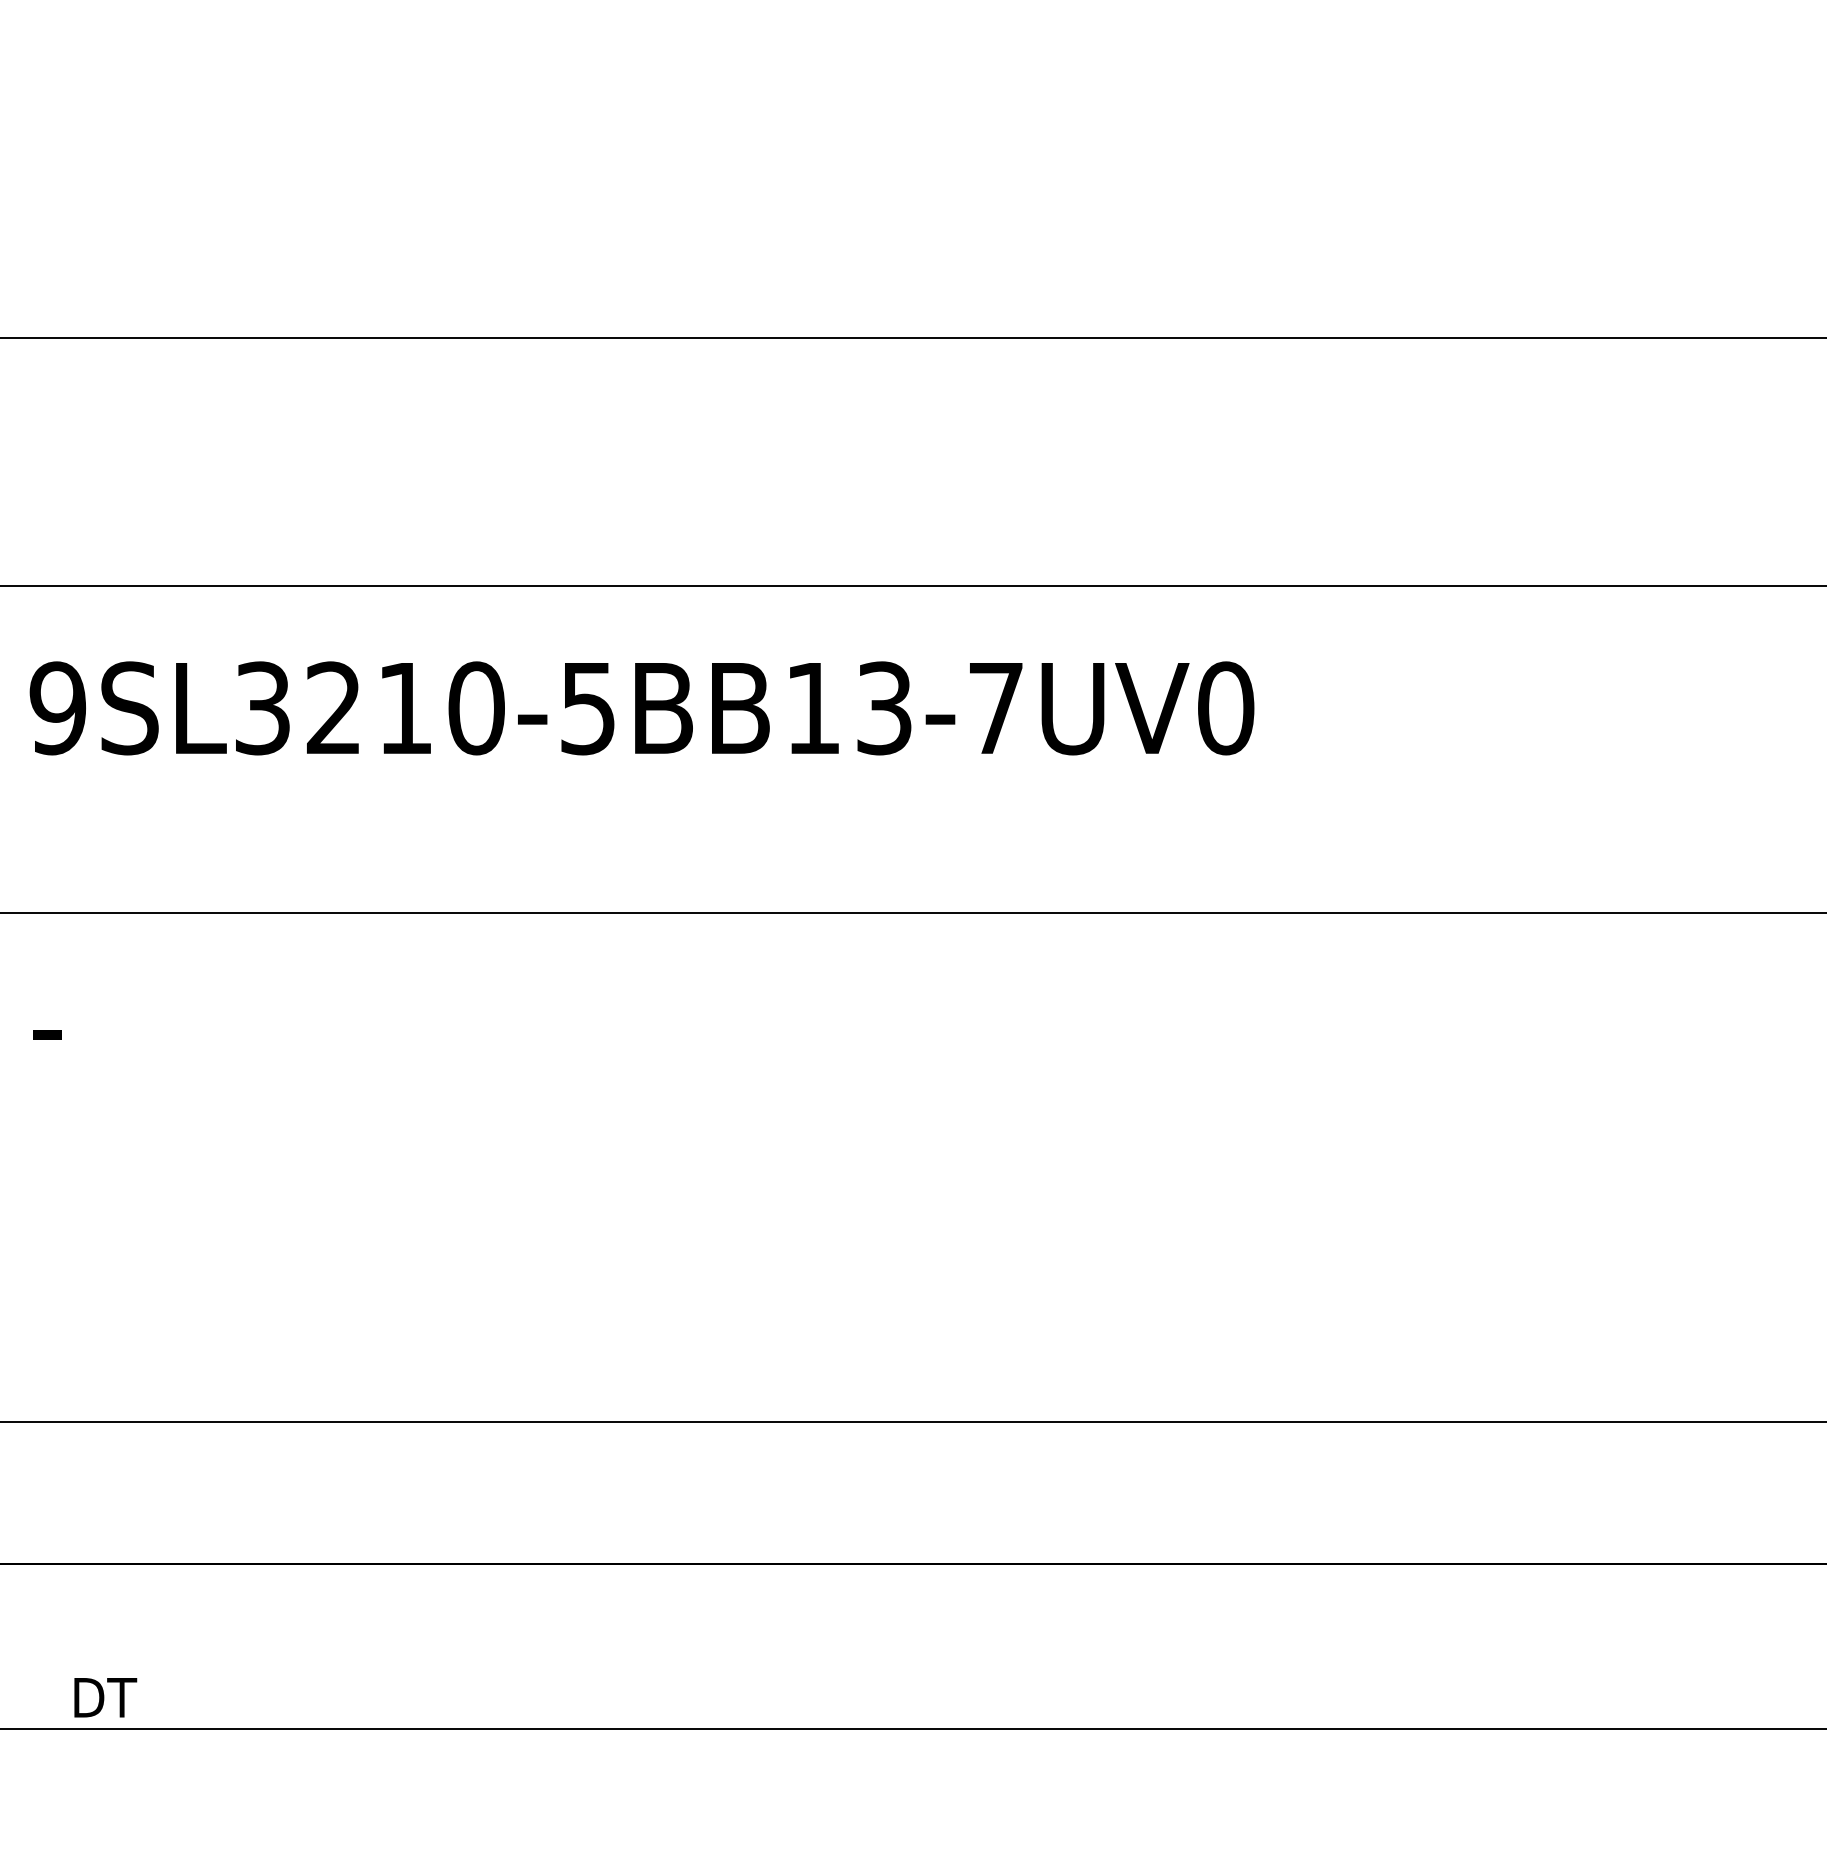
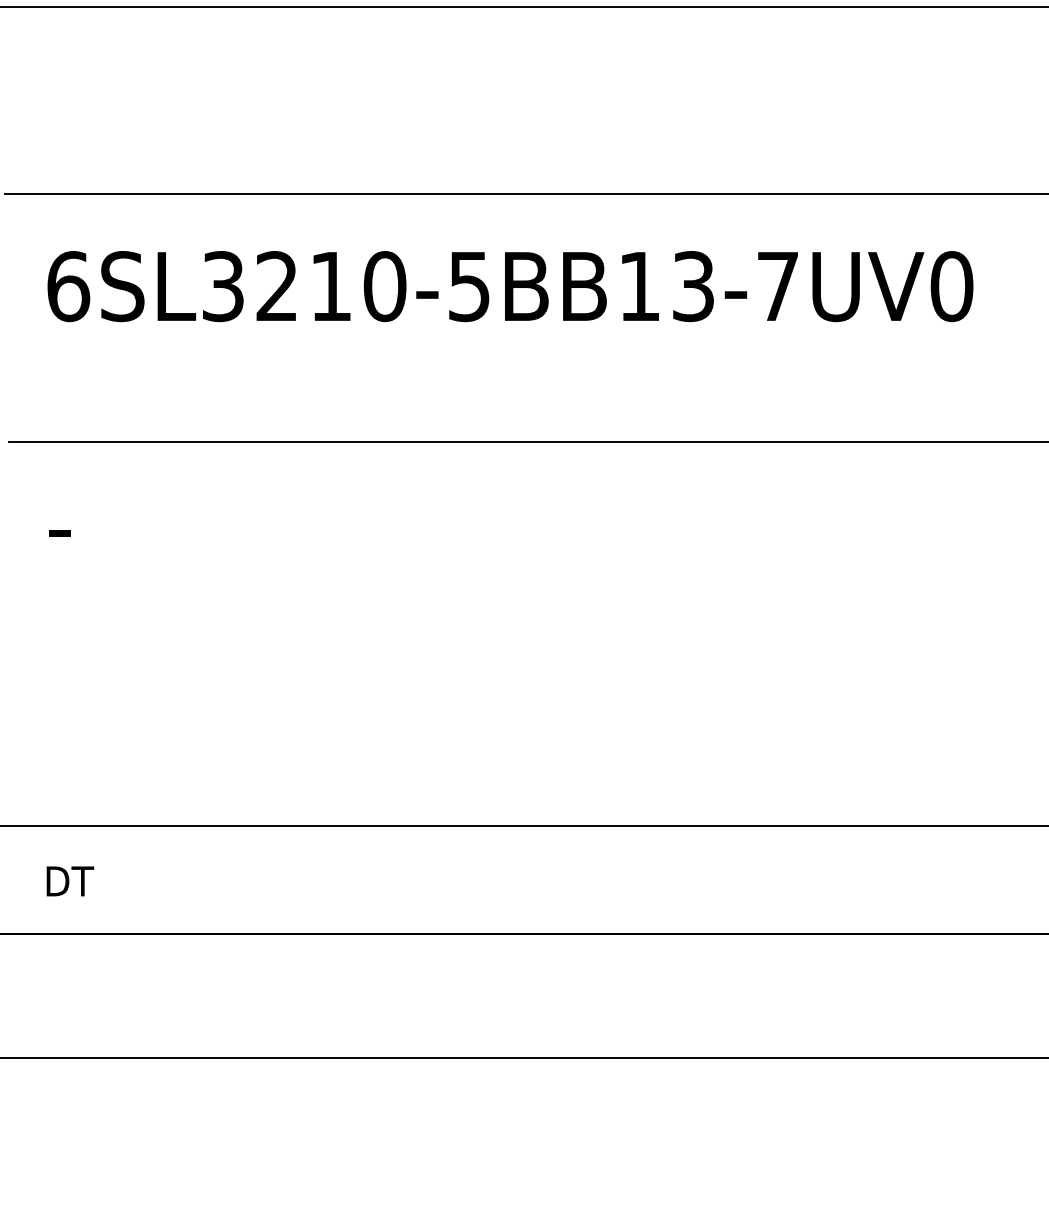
text: (57, 708) -> (67, 286), 9SL3210-5BB13-7UV0 -> 6SL3210-5BB13-7UV0
text: (105, 1697) -> (70, 881), moved

